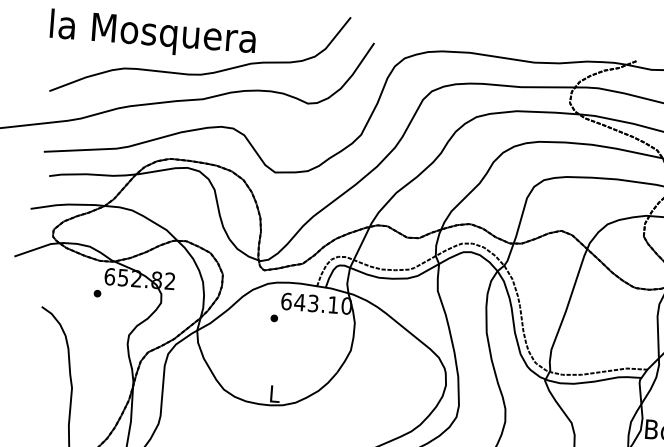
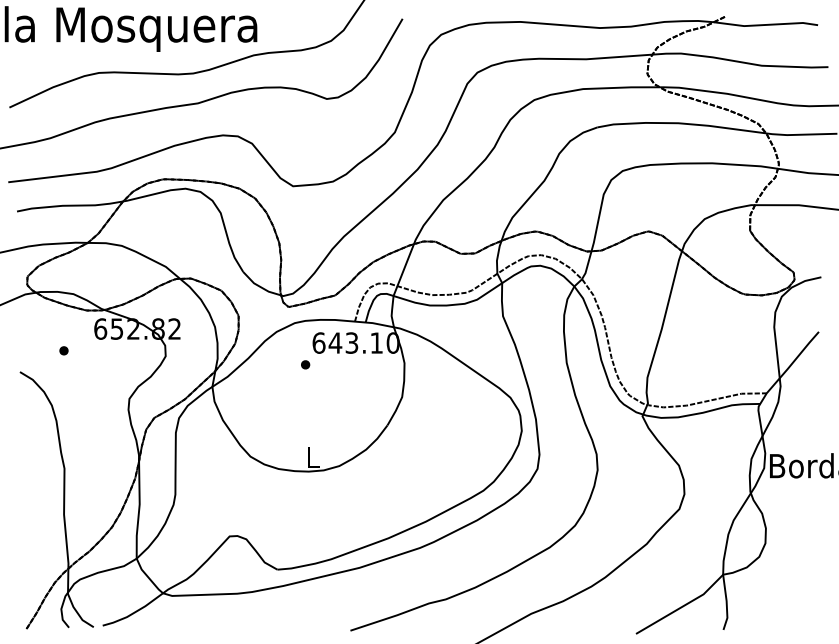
part: (97, 293) -> (63, 350), moved

